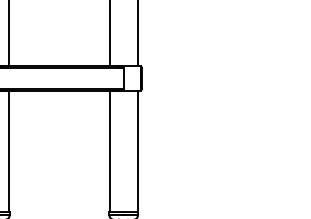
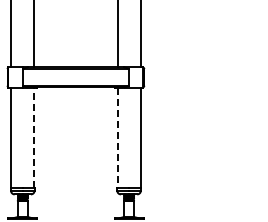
line: (9, 151) -> (34, 137), solid -> dashed
line: (109, 152) -> (117, 138), solid -> dashed

